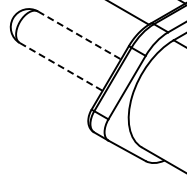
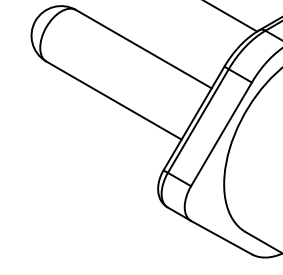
line: (79, 35) -> (143, 49), dashed -> solid
line: (61, 66) -> (114, 99), dashed -> solid

